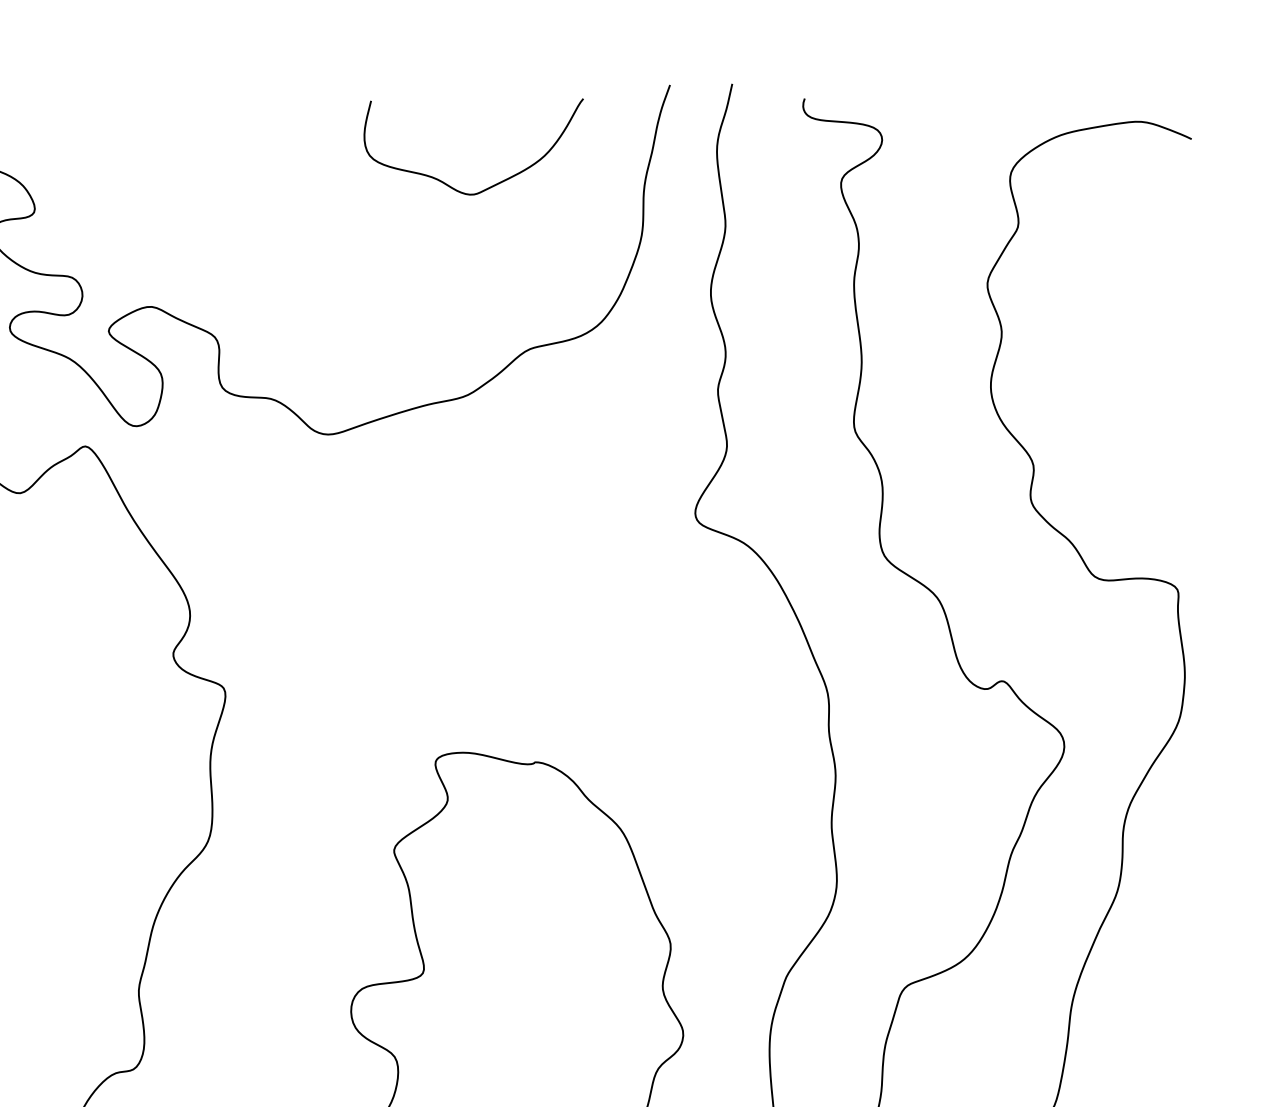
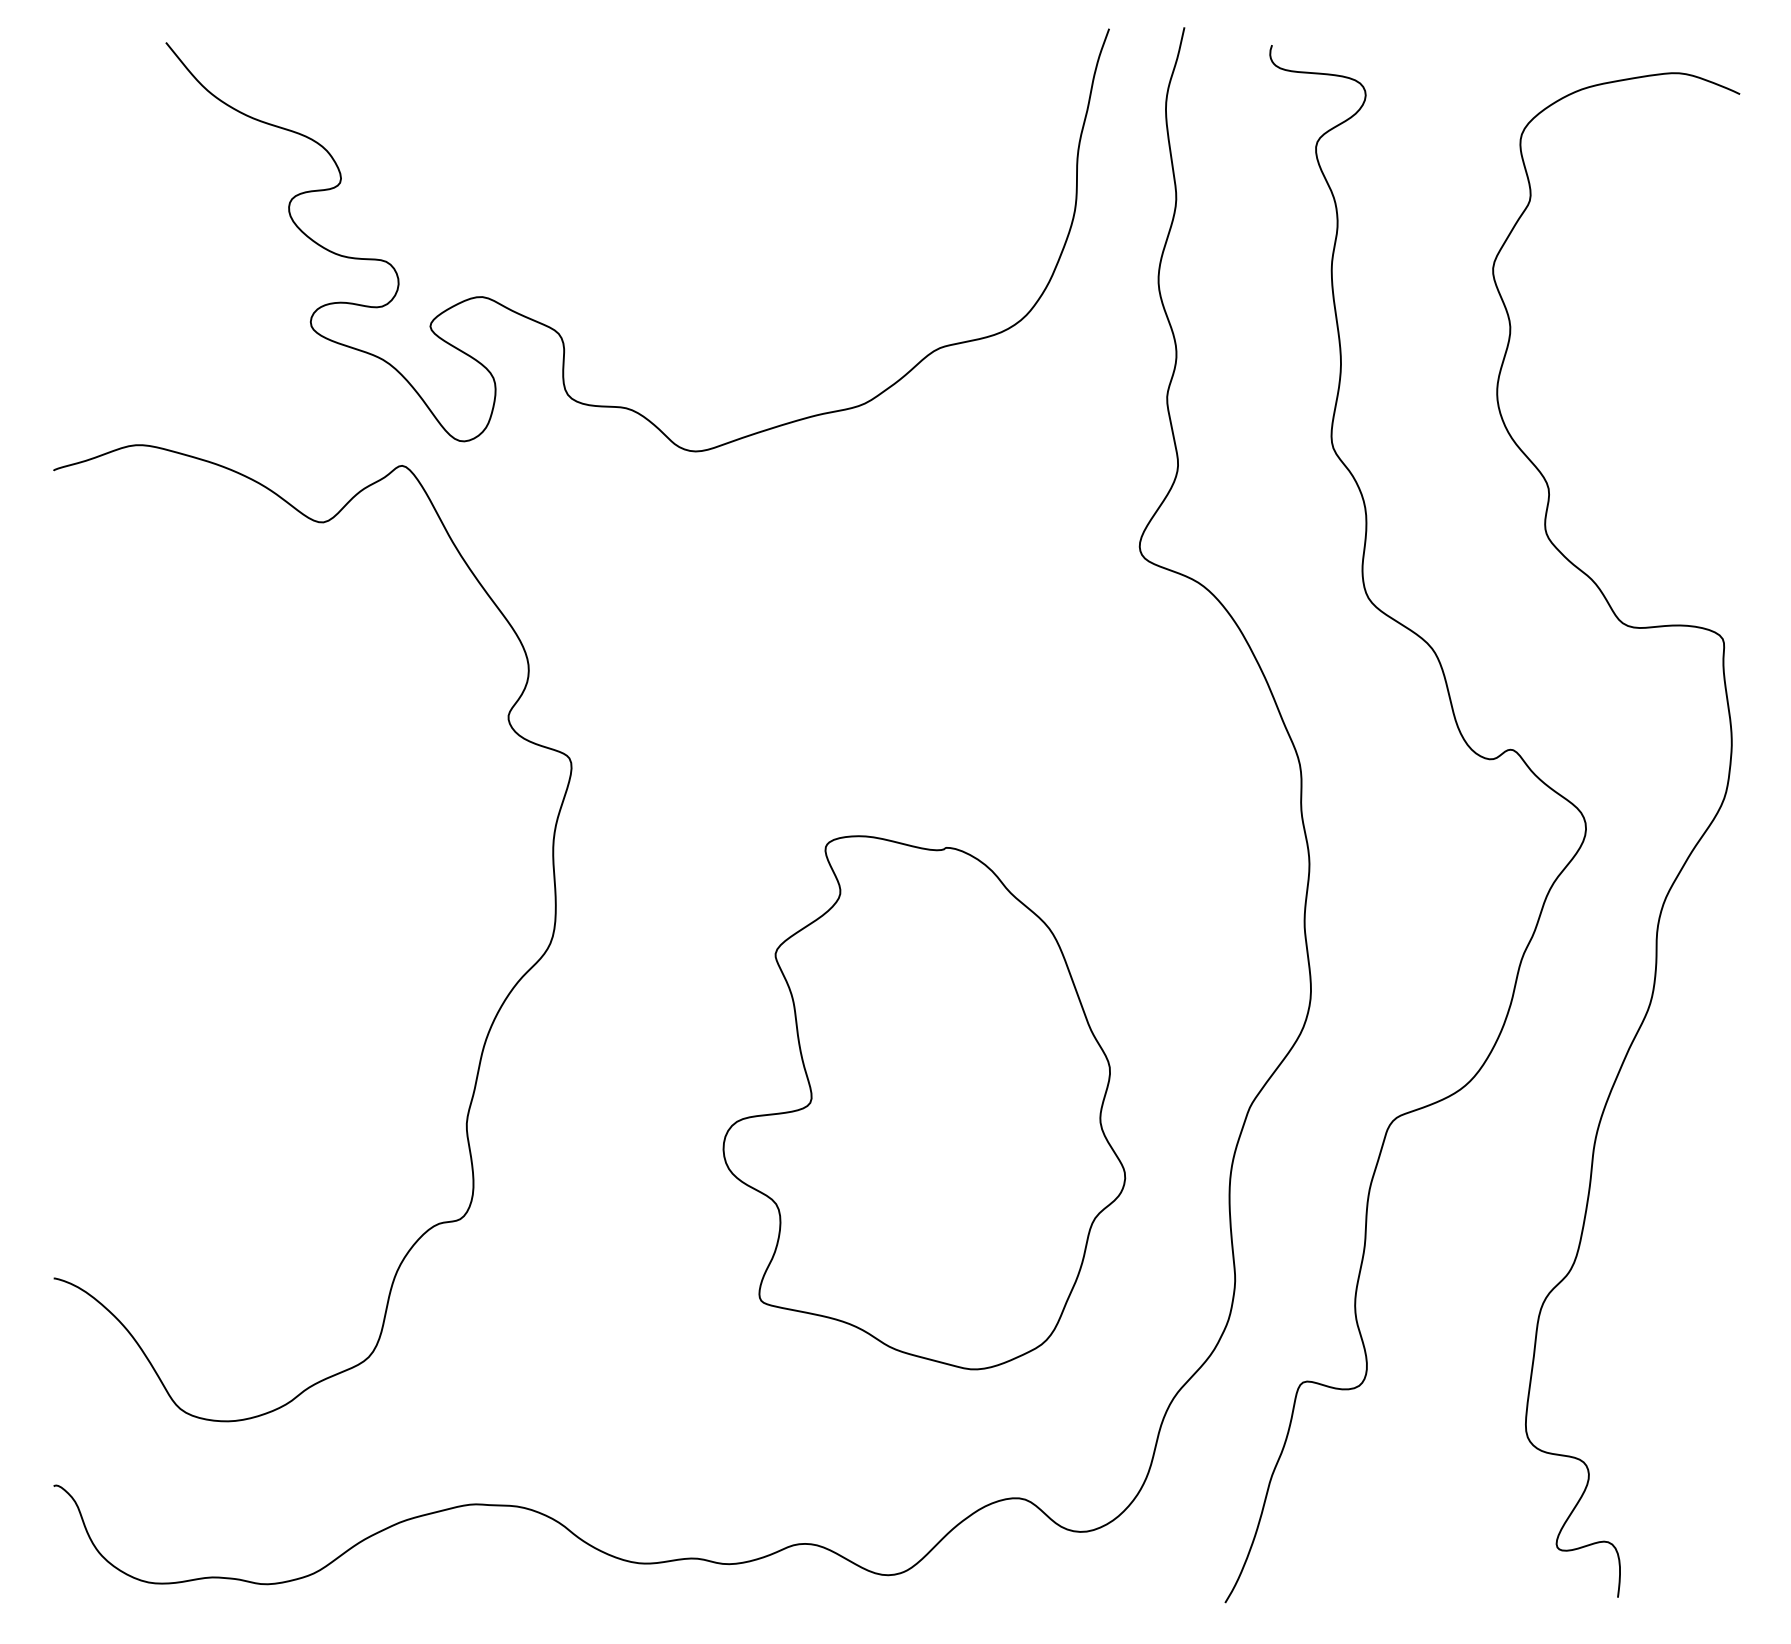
curve: (491, 185) -> (893, 150), removed

